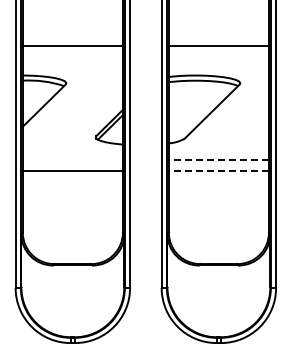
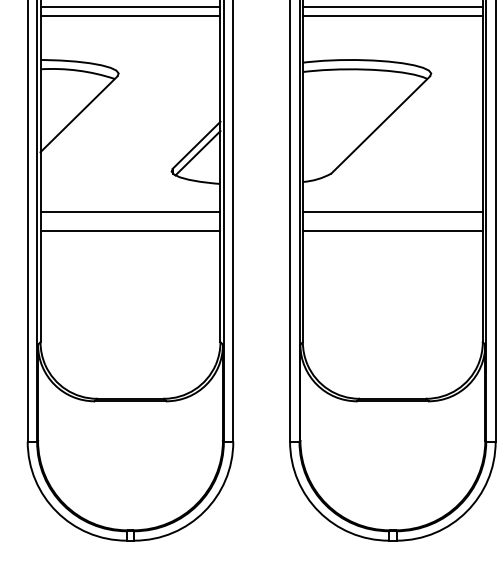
line: (72, 51) -> (129, 16), added
line: (218, 51) -> (392, 16), added
line: (72, 160) -> (129, 212), added
line: (218, 160) -> (392, 212), dashed -> solid
line: (218, 170) -> (392, 230), dashed -> solid

